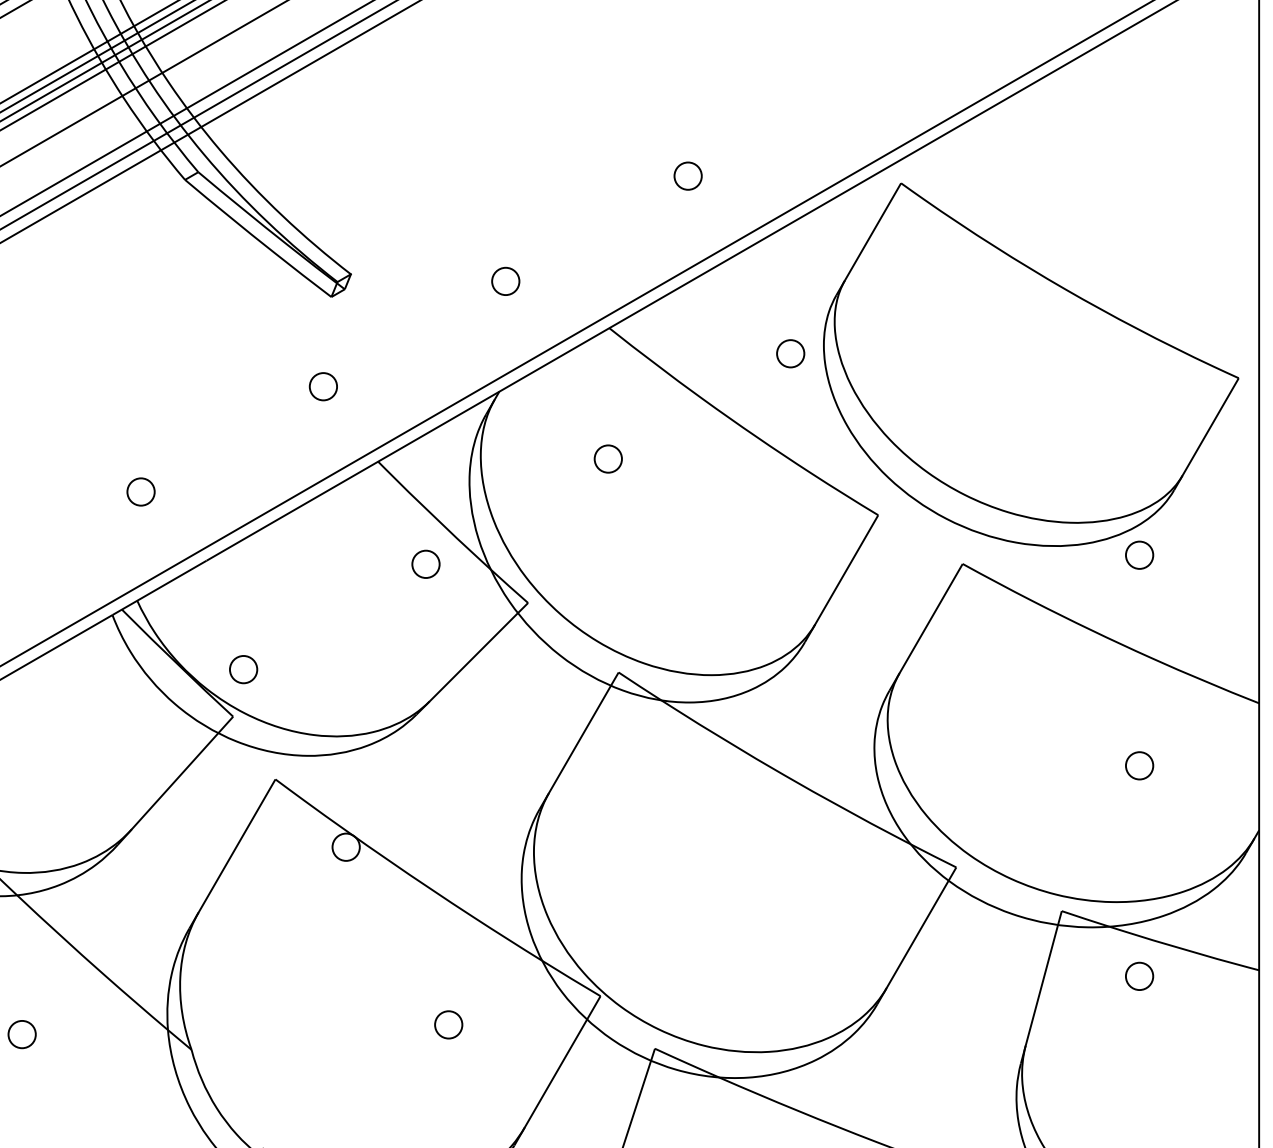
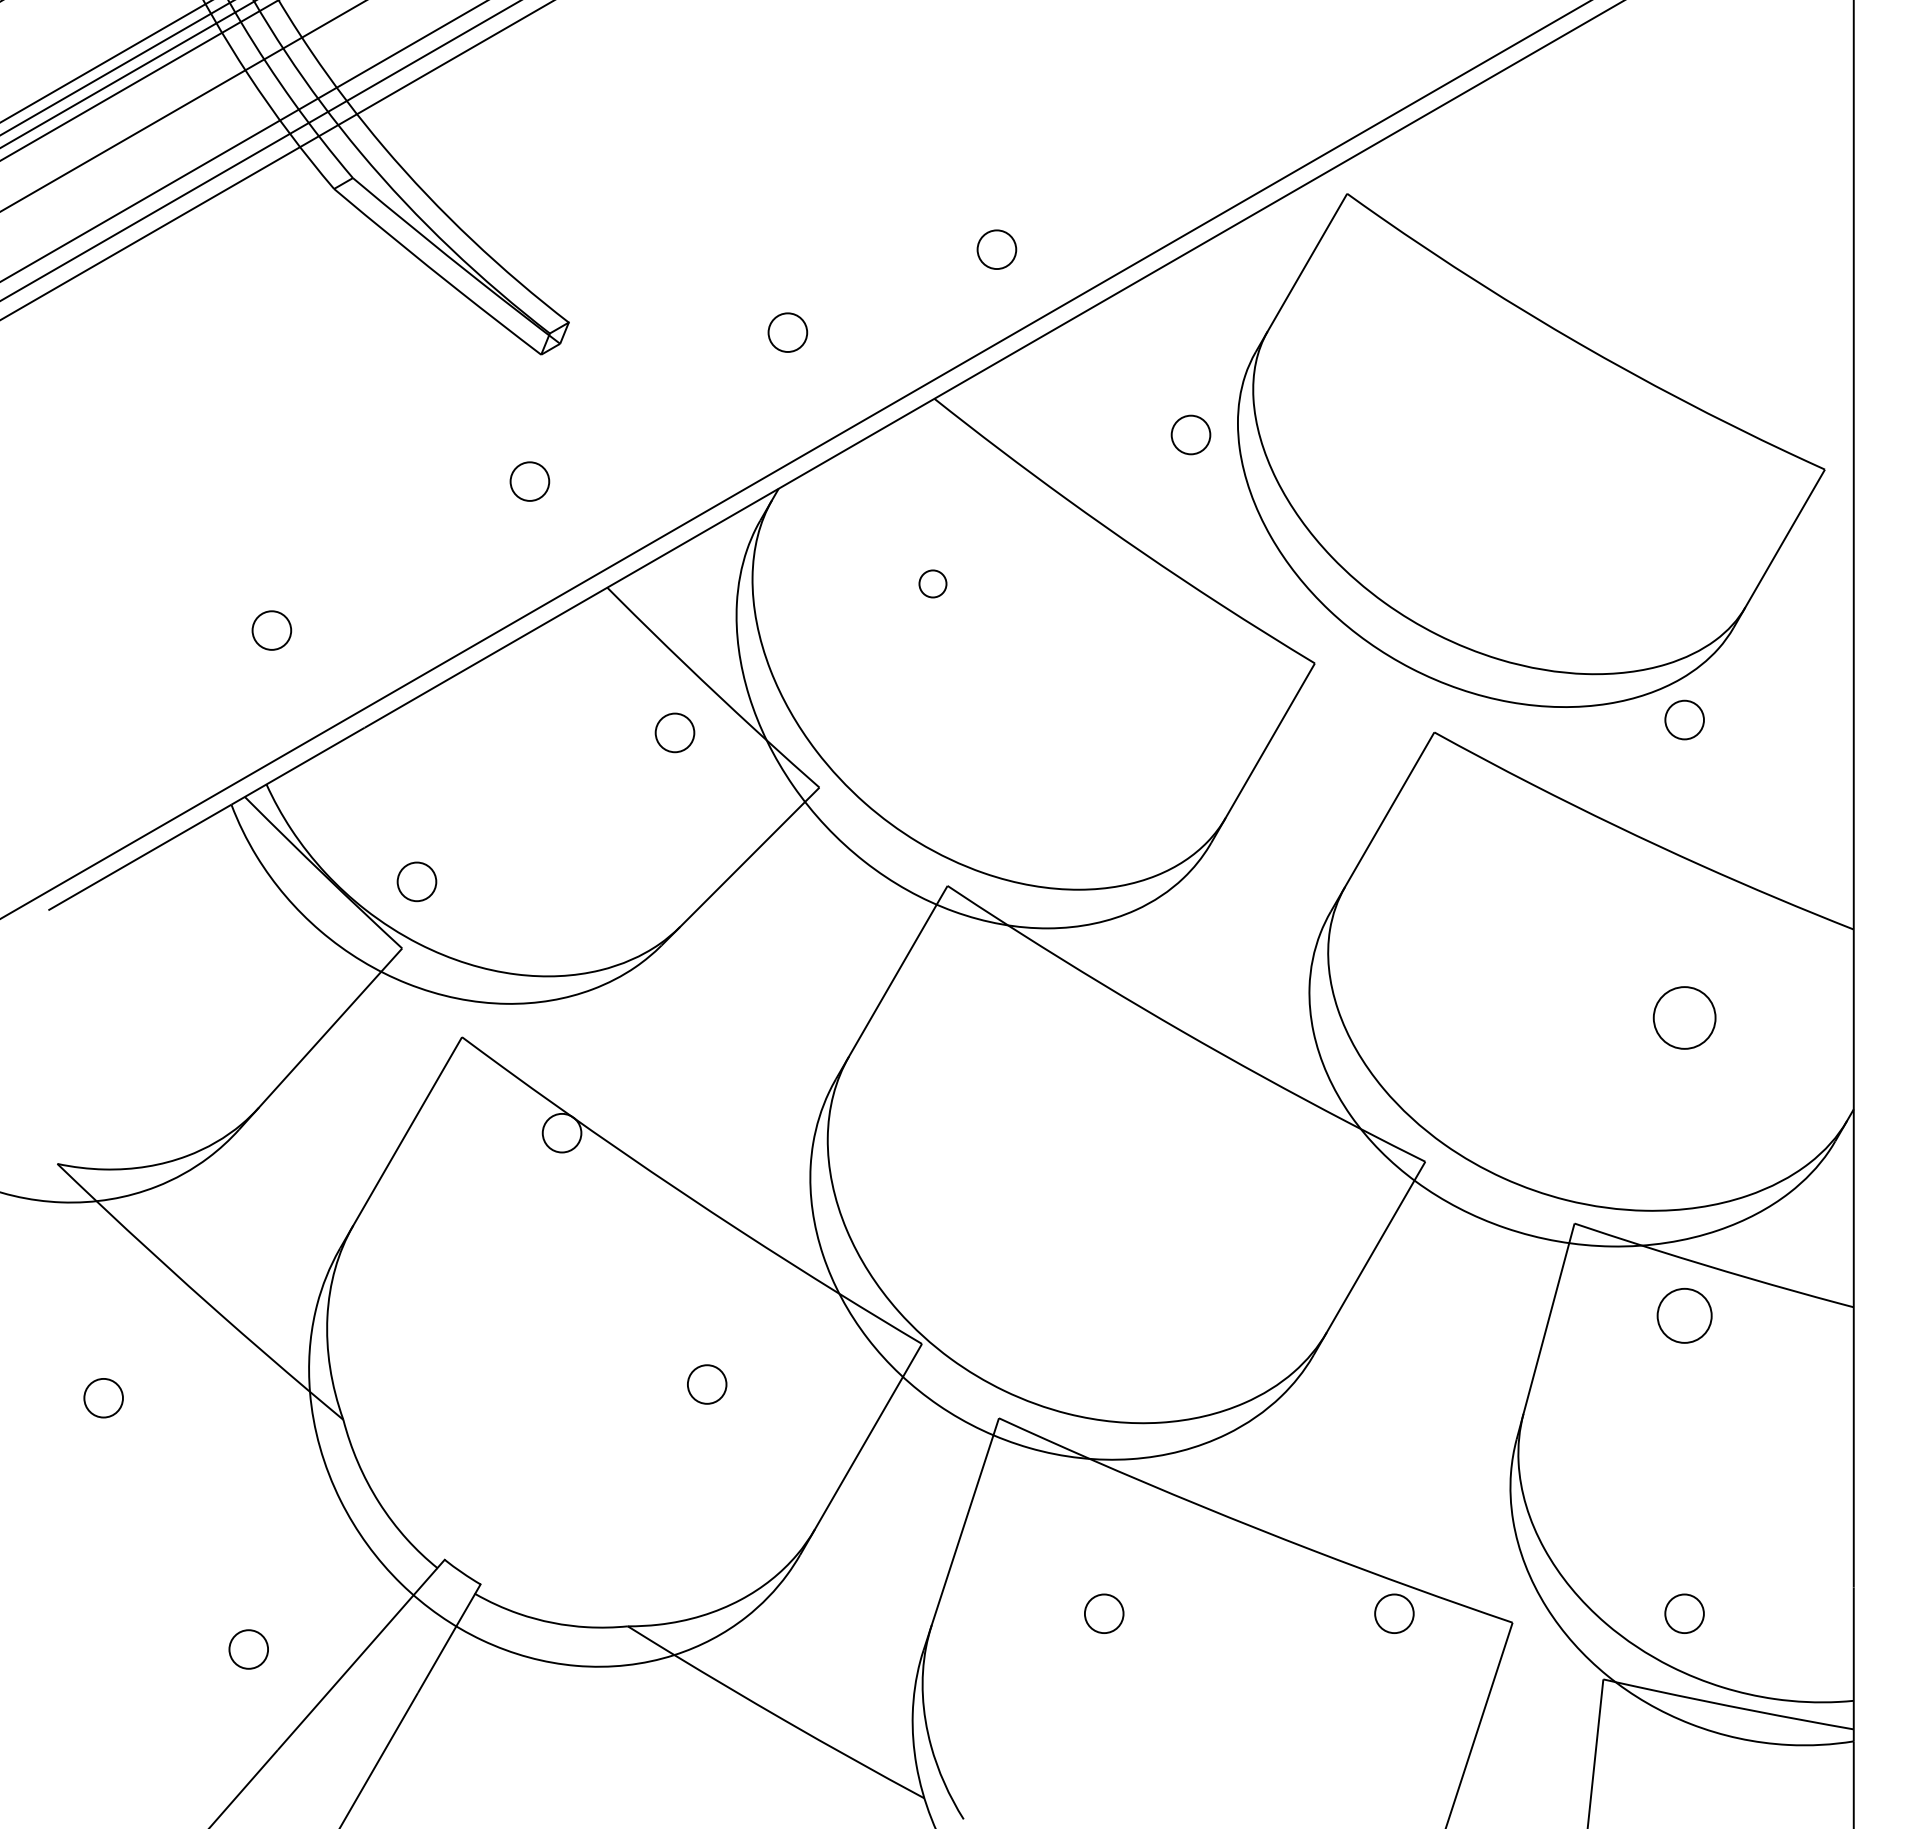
circle: (687, 176) -> (996, 249), moved
circle: (607, 458) -> (932, 583), size x0.7
circle: (1139, 765) -> (1684, 1017), size x1.6
circle: (1139, 976) -> (1684, 1315), size x1.4

